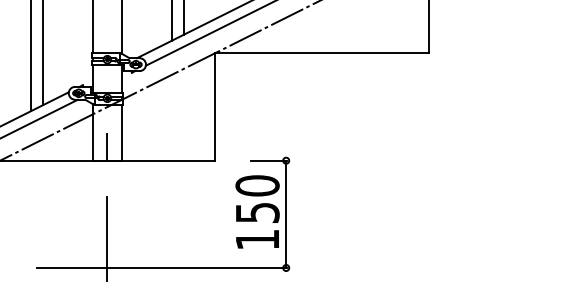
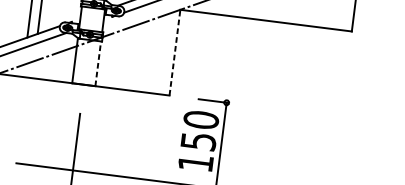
line: (214, 107) -> (174, 52), solid -> dashed
line: (121, 132) -> (97, 63), solid -> dashed
line: (107, 146) -> (85, 73), removed

